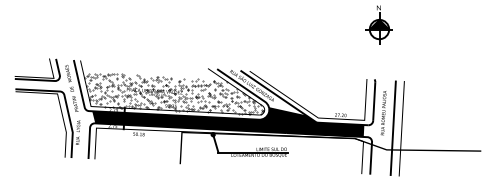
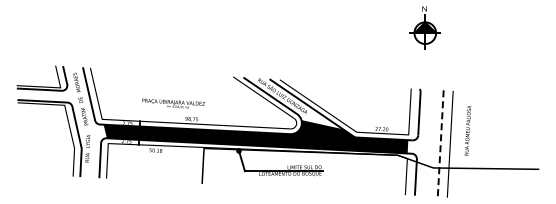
hatch: (173, 93) -> (194, 104), removed
text: (383, 112) -> (467, 130), moved
line: (393, 128) -> (440, 144), solid -> dashed

